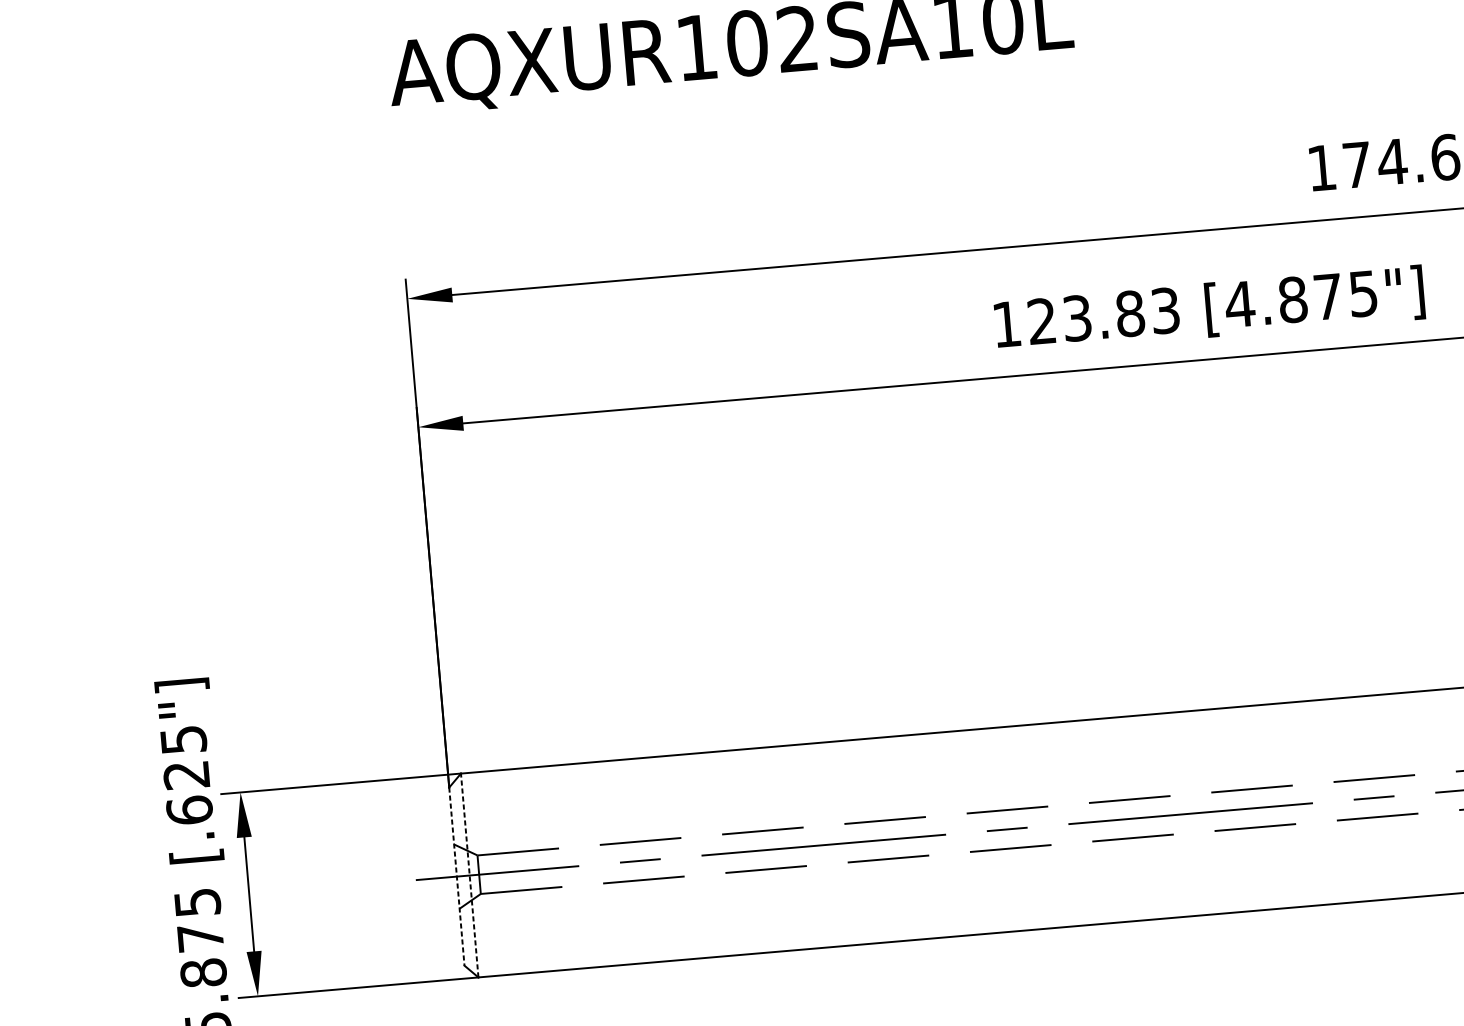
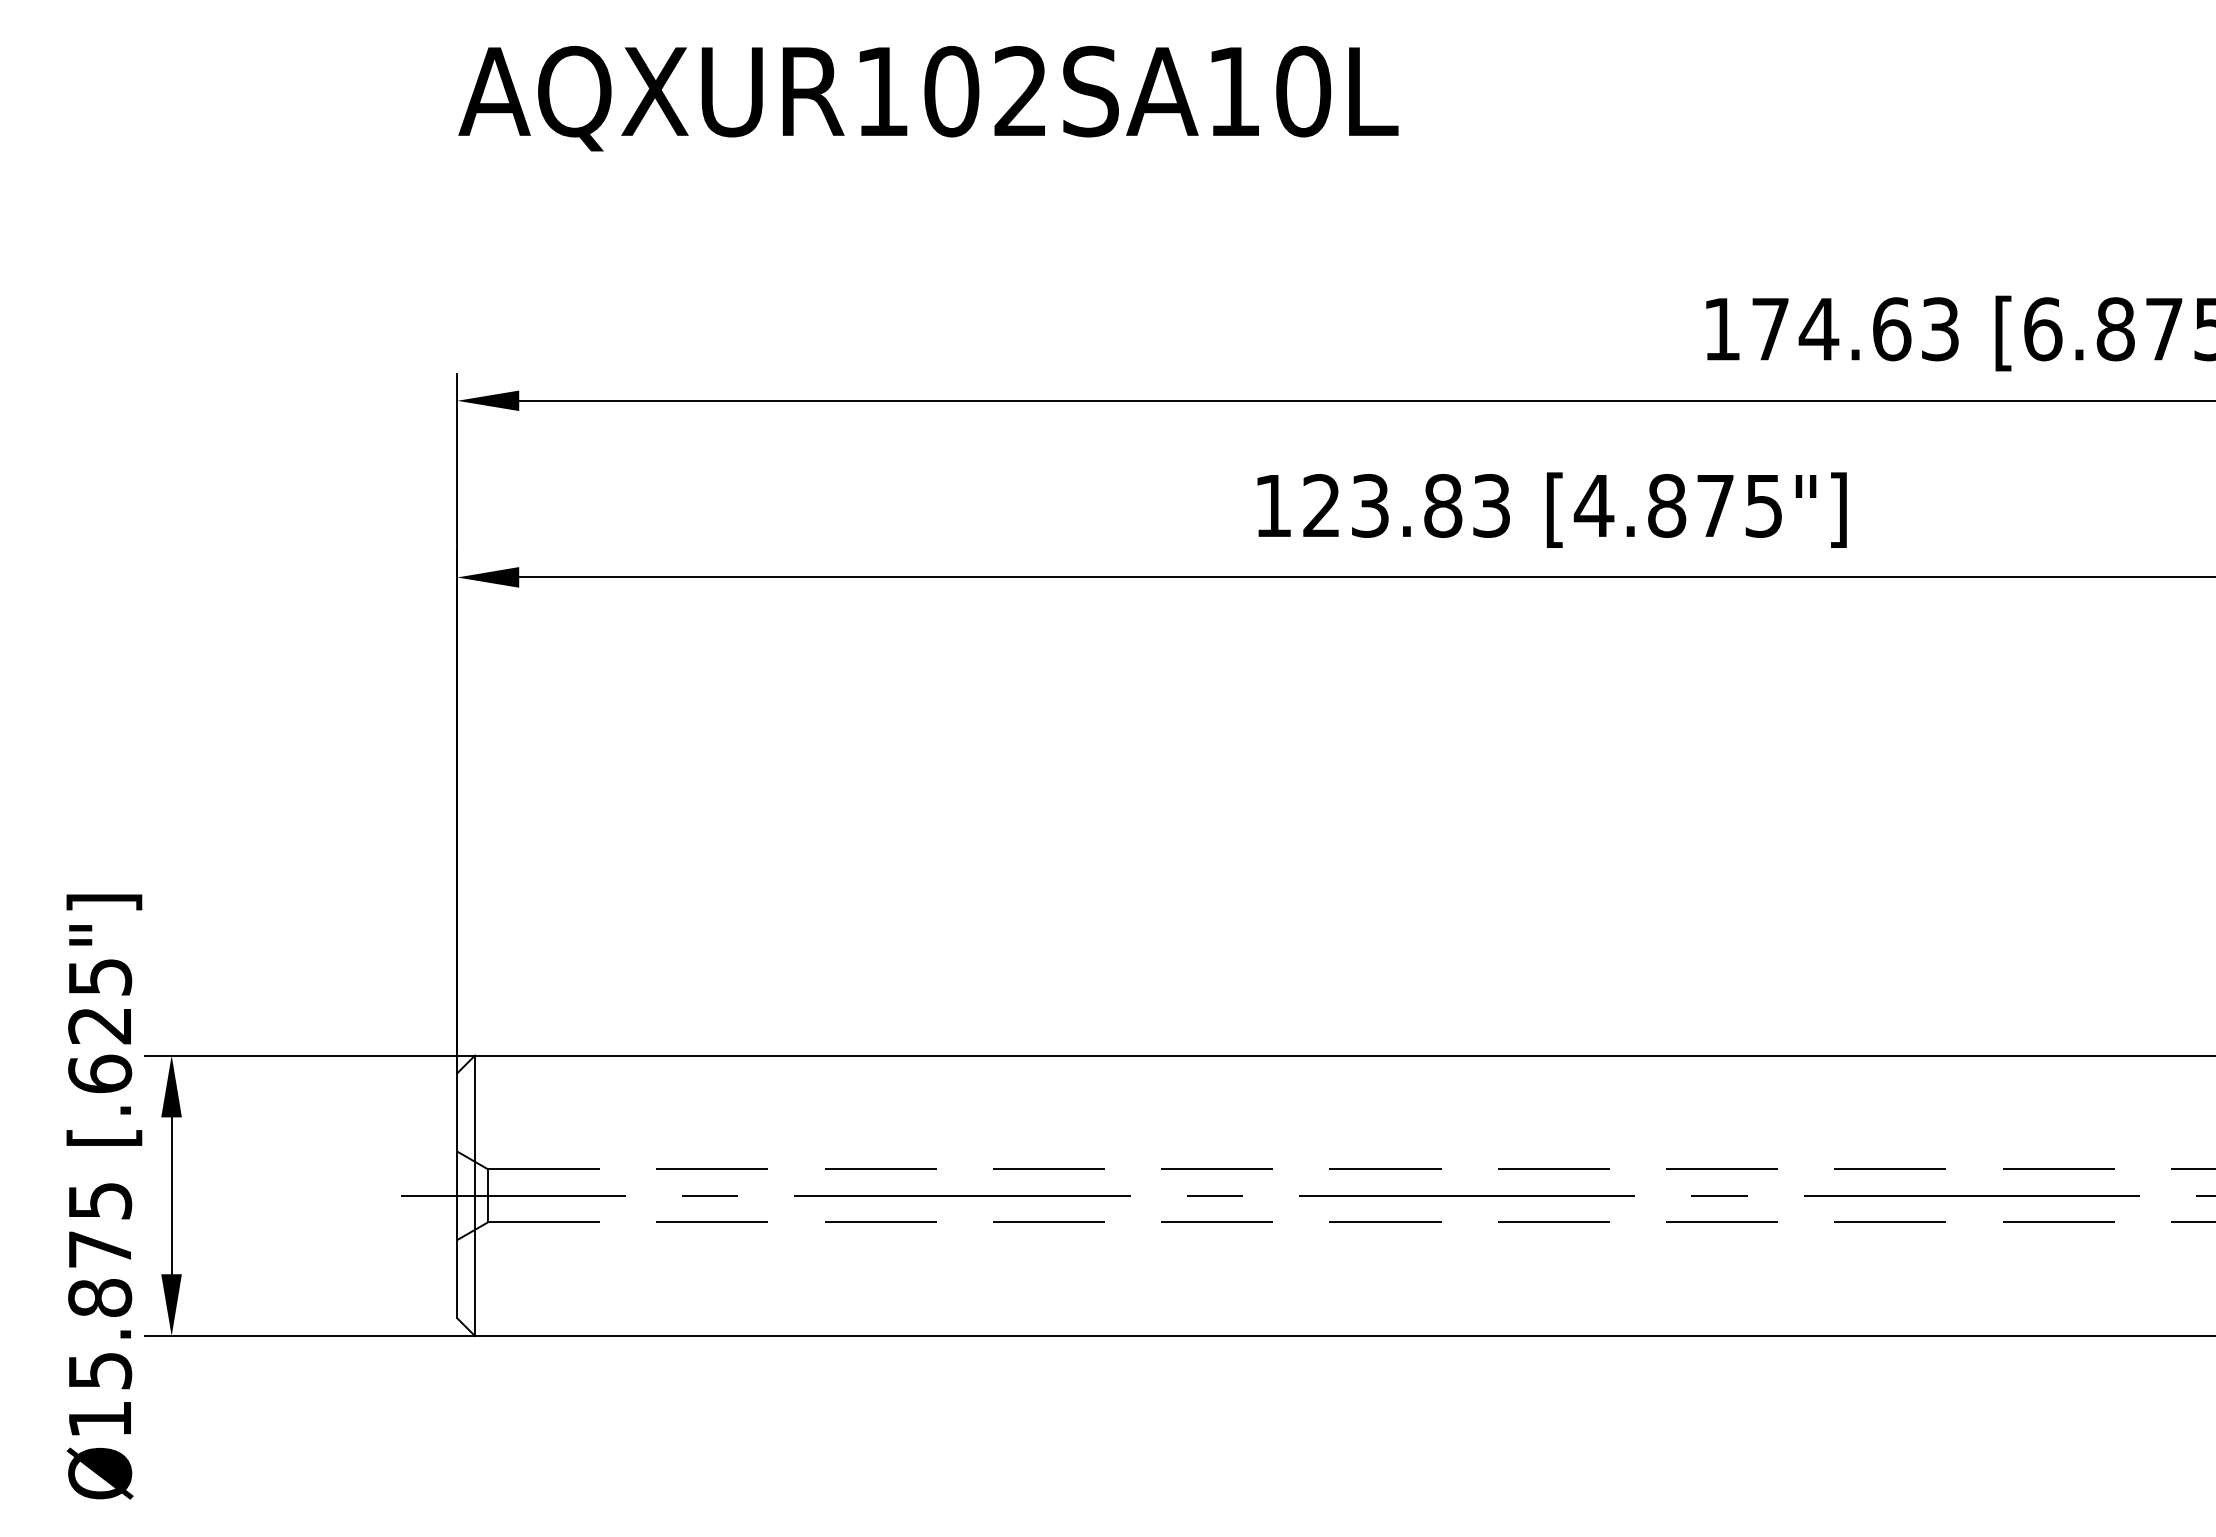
line: (470, 875) -> (475, 1195), dashed -> solid
line: (456, 876) -> (457, 1195), dashed -> solid

